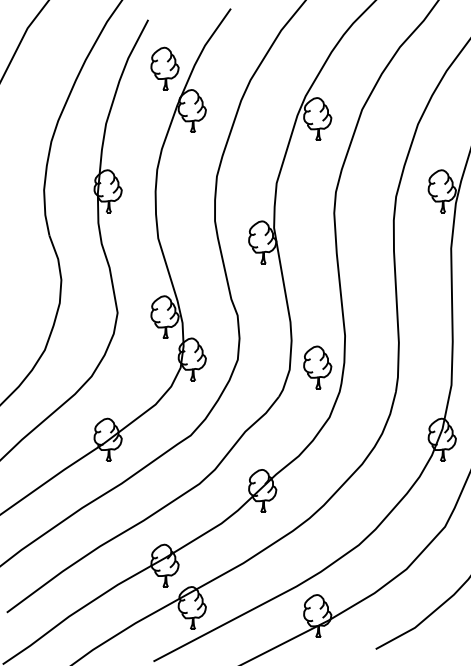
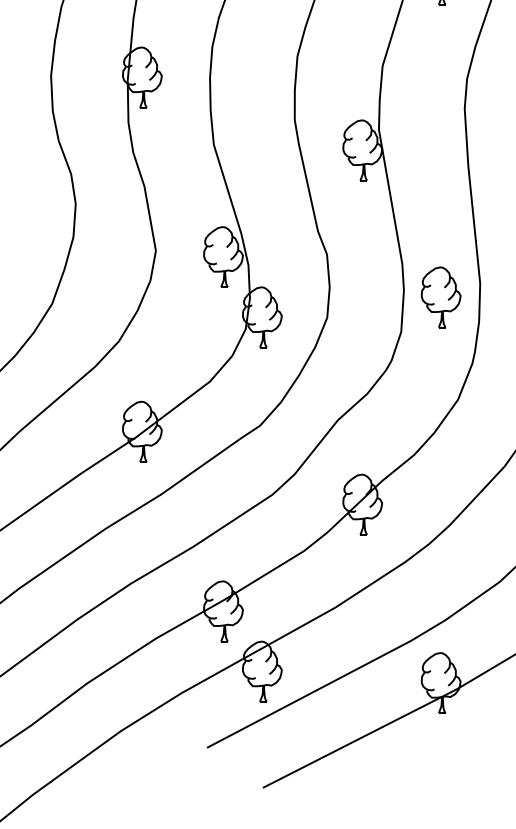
part: (317, 367) -> (440, 297), moved

